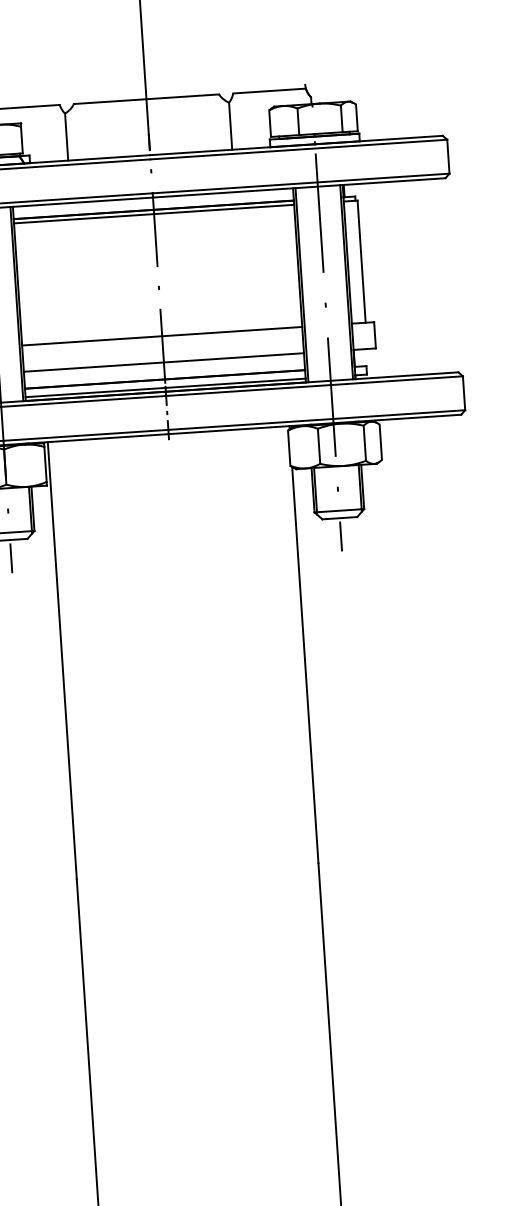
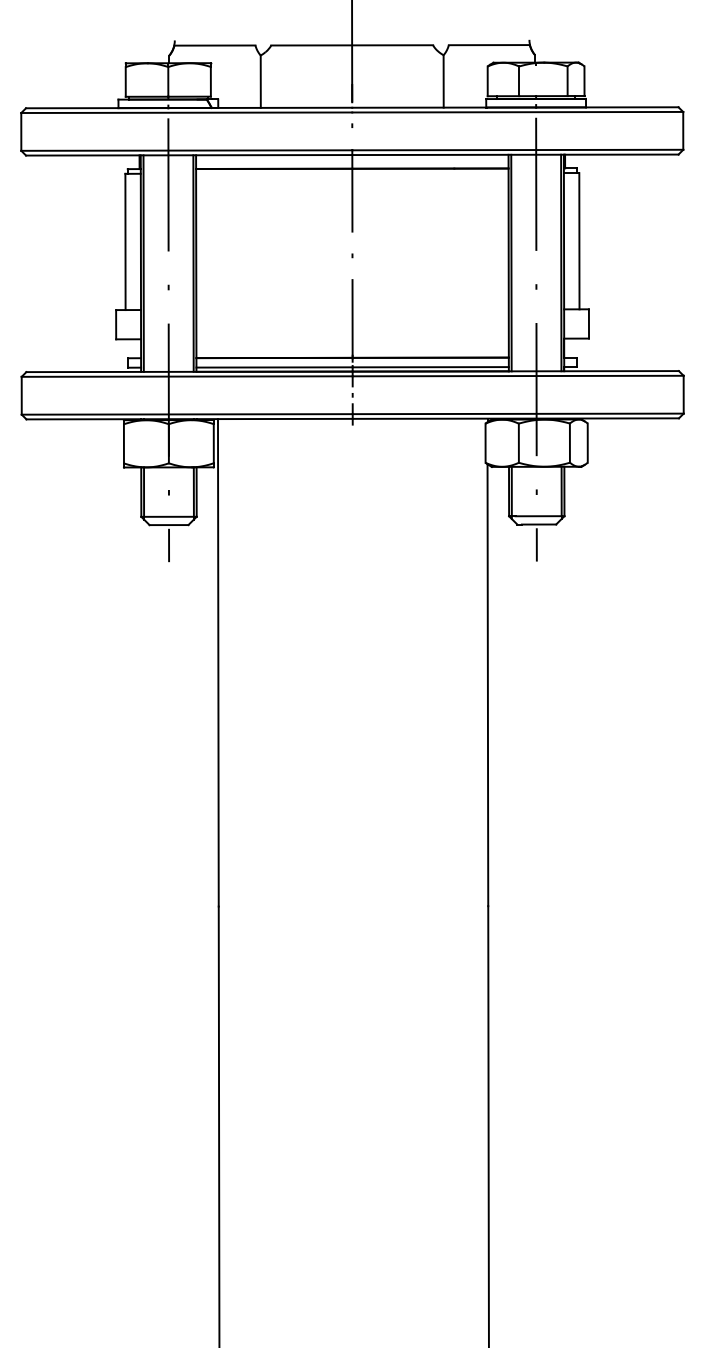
line: (154, 214) -> (352, 173), removed
line: (162, 336) -> (352, 309), removed
line: (163, 362) -> (352, 338), removed

